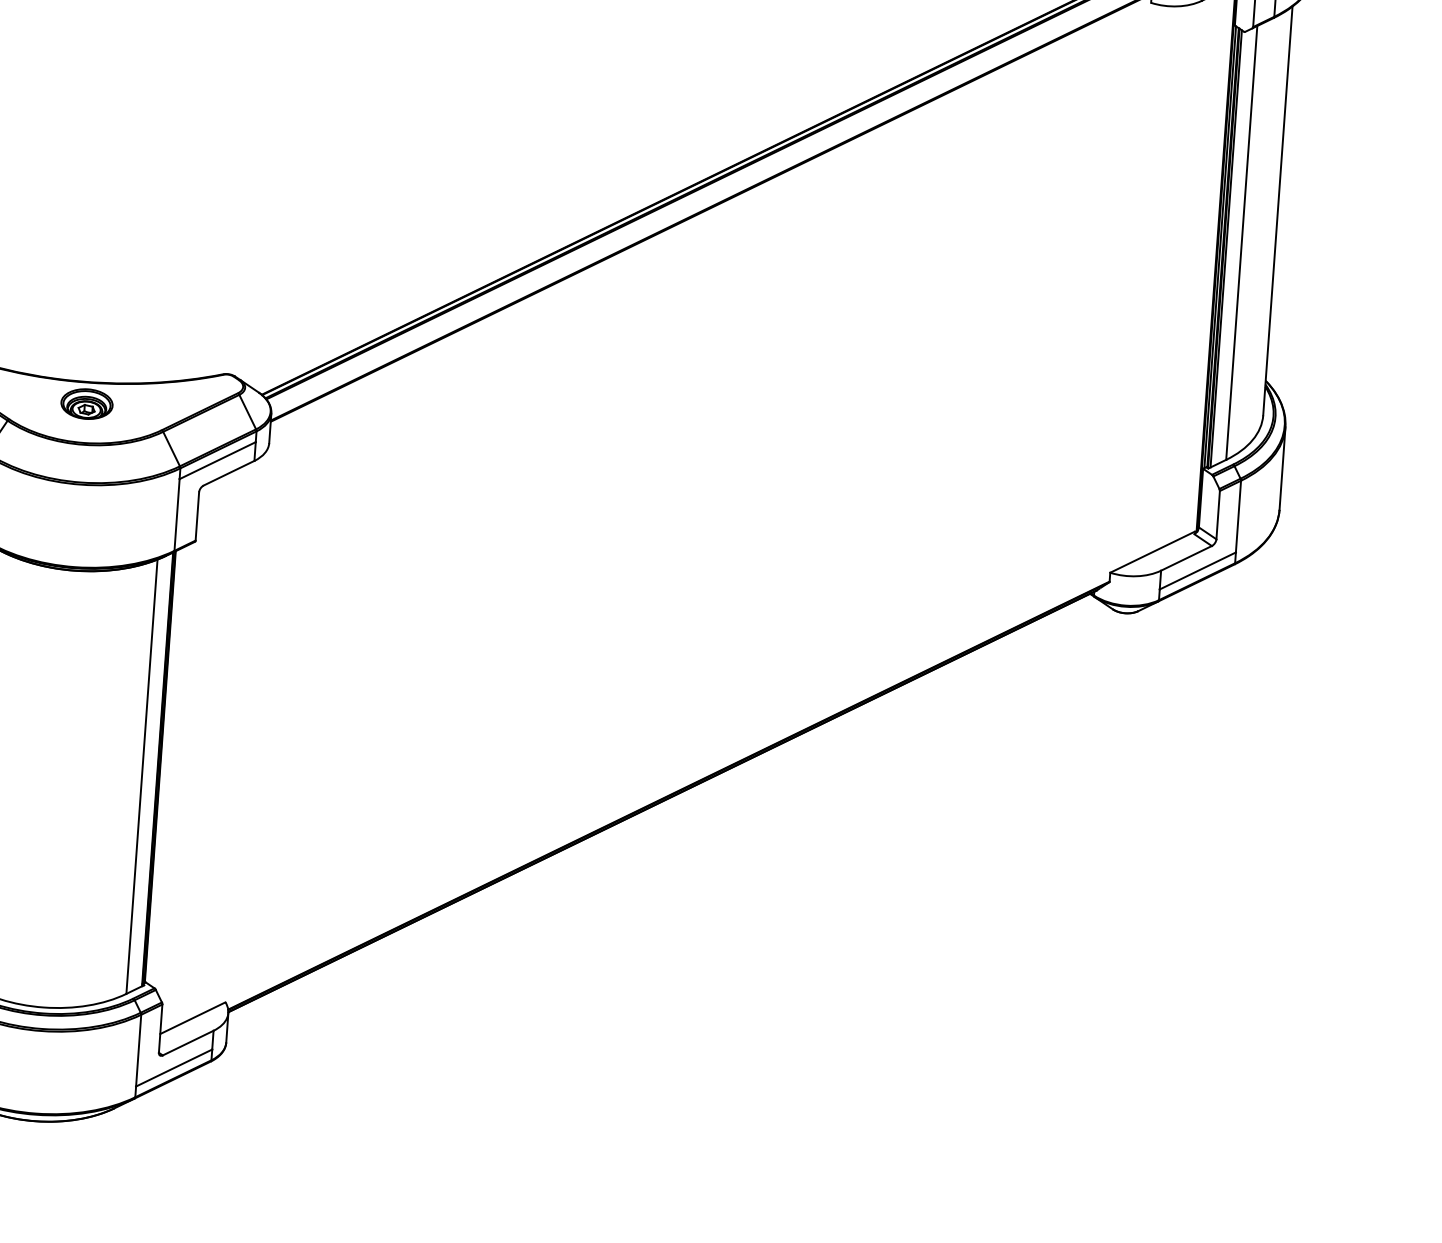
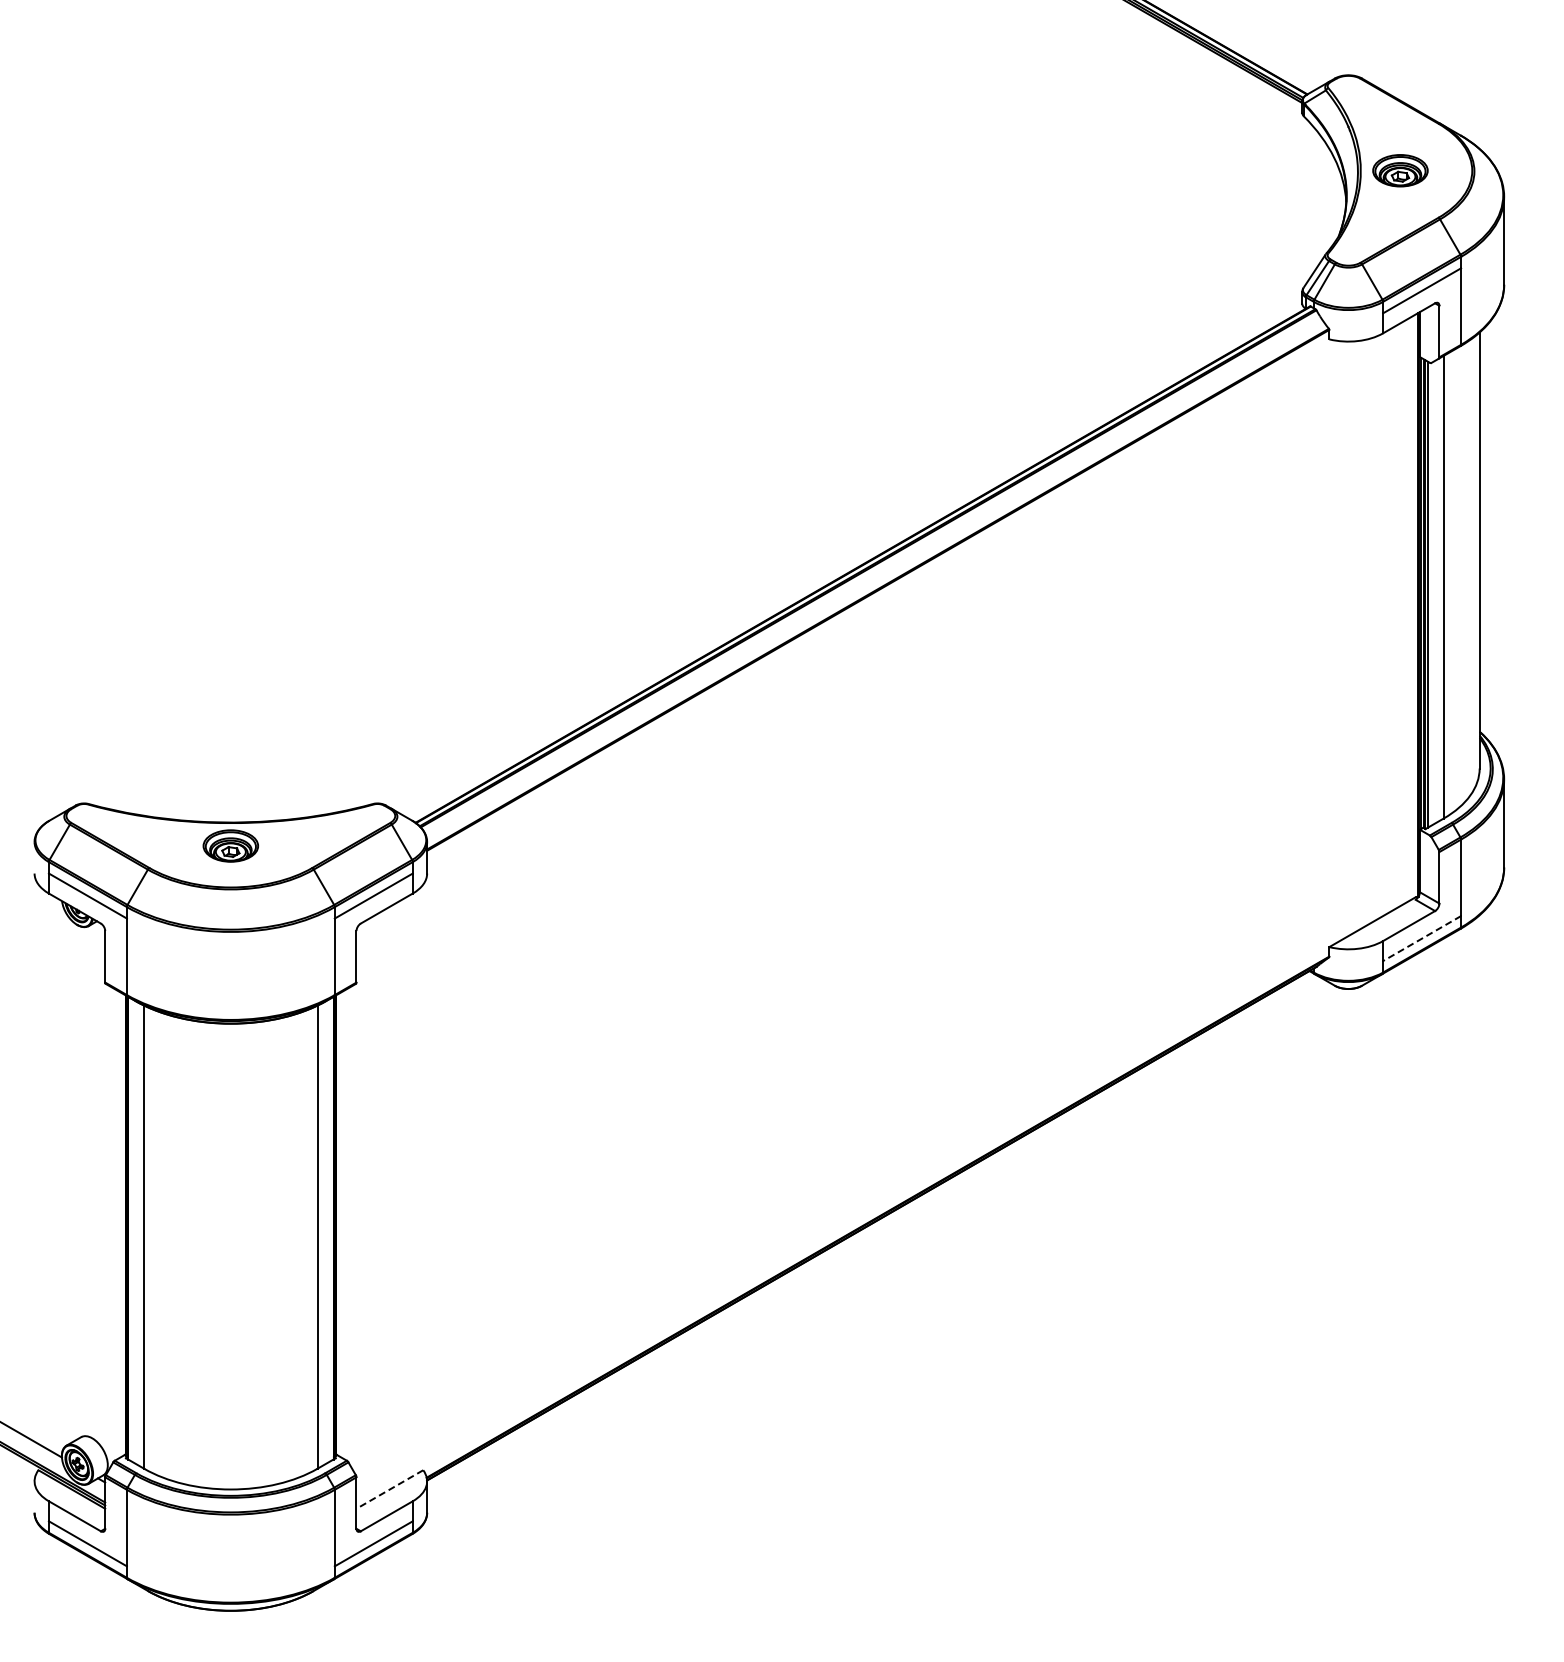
line: (1197, 570) -> (1421, 938), solid -> dashed
line: (192, 1018) -> (389, 1489), solid -> dashed

